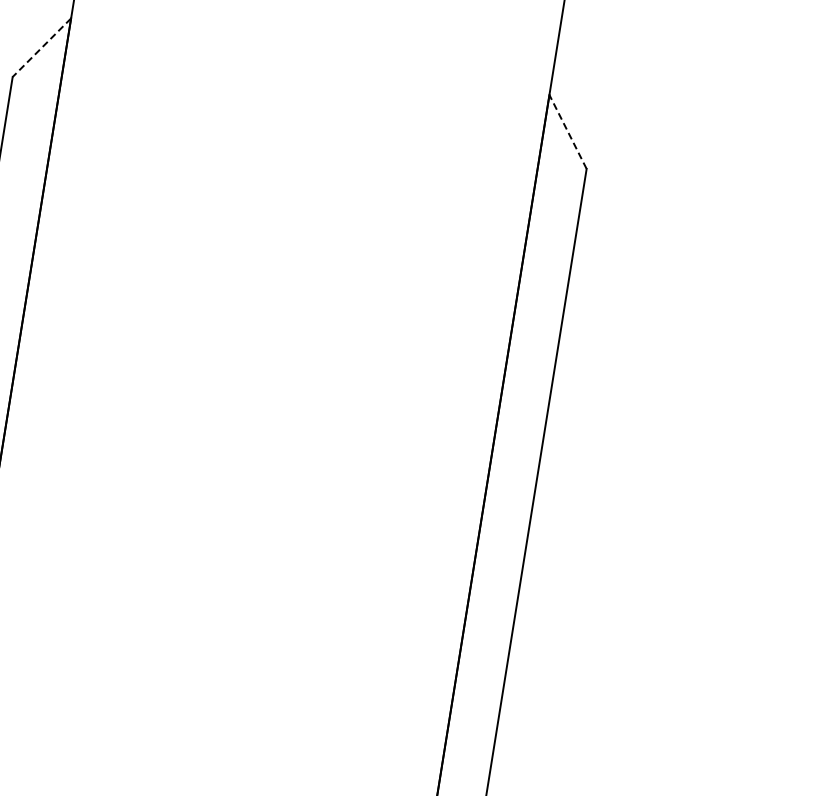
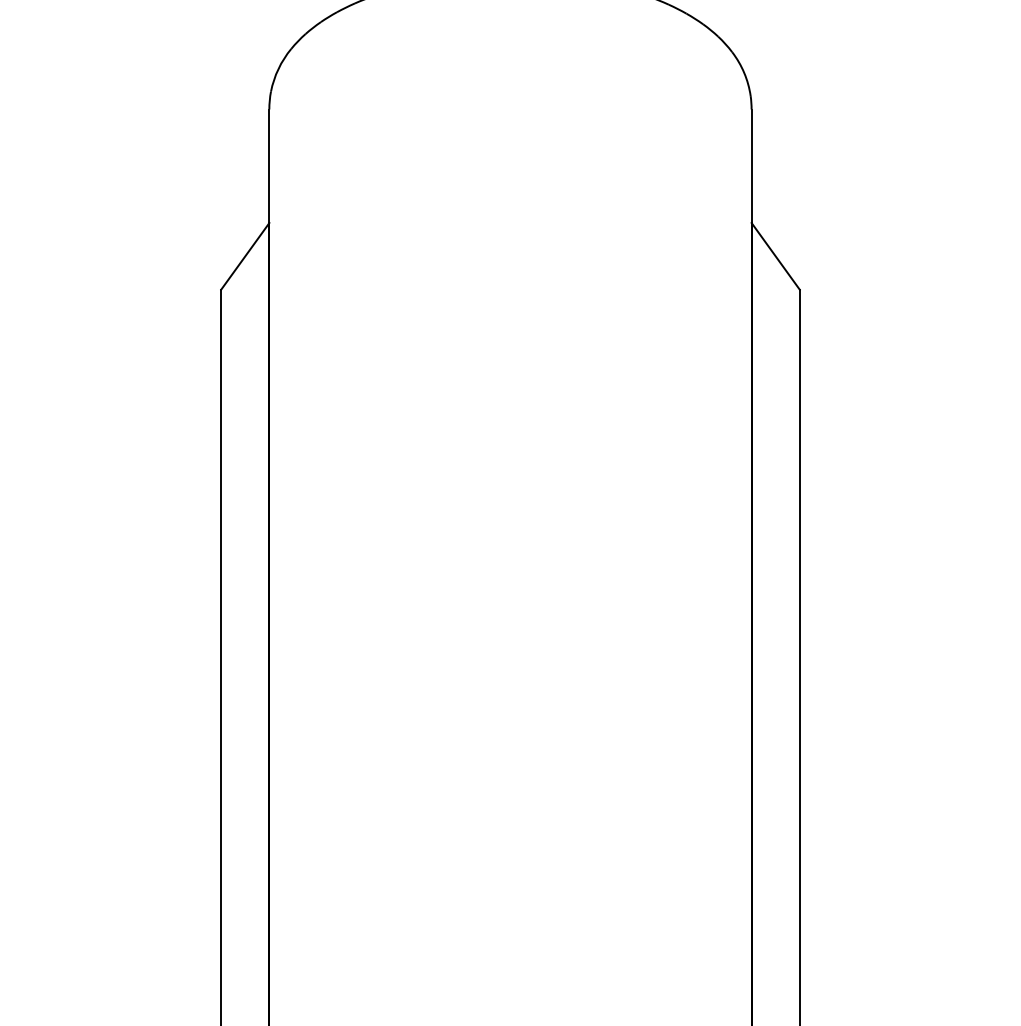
line: (41, 47) -> (244, 256), dashed -> solid
line: (567, 132) -> (775, 256), dashed -> solid

